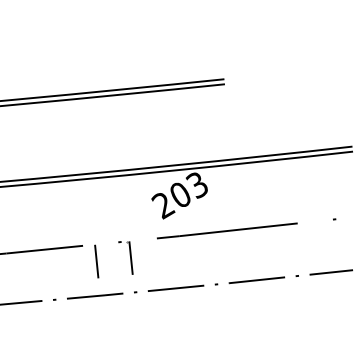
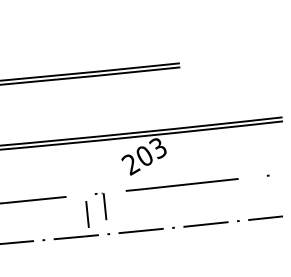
line: (96, 261) -> (87, 214), moved

